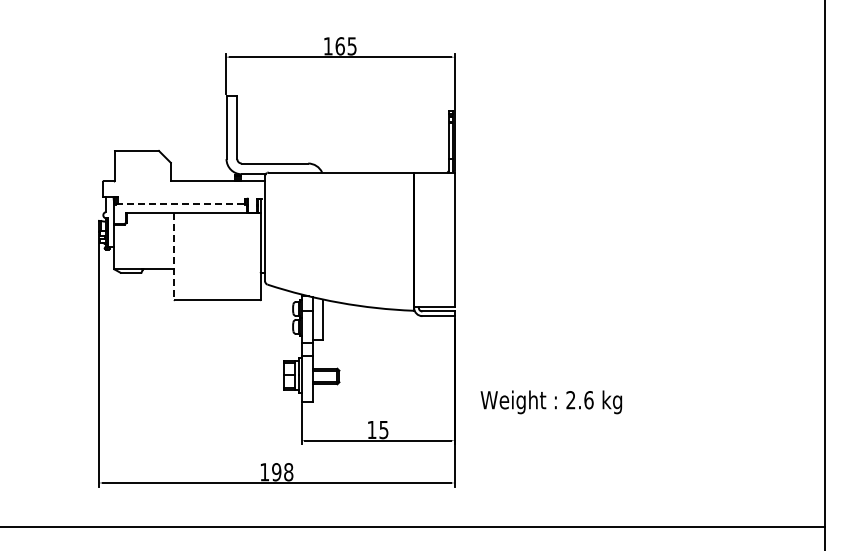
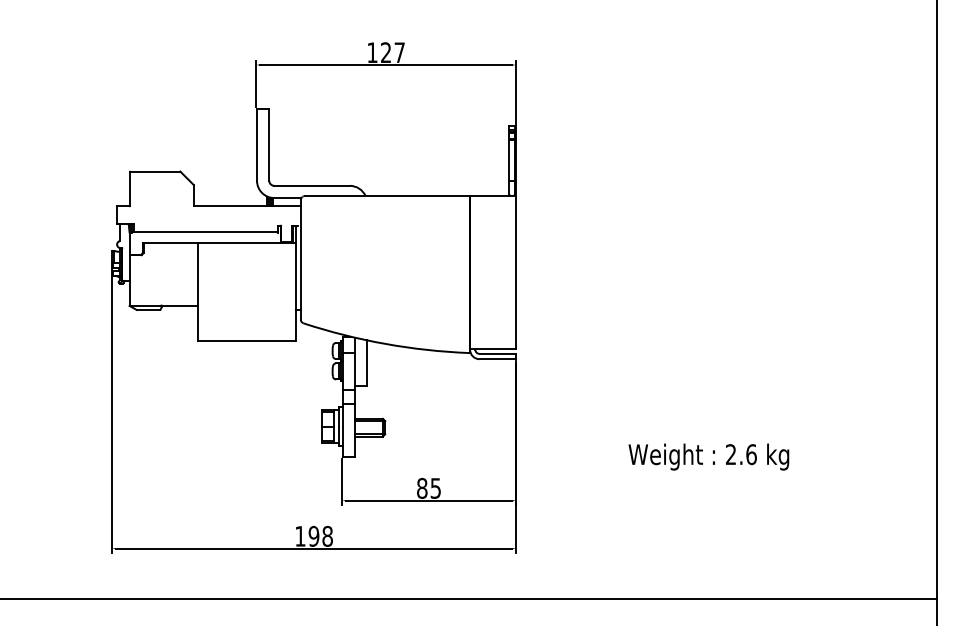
text: (345, 46) -> (392, 52), 165 -> 127
line: (181, 204) -> (205, 232), dashed -> solid
line: (174, 257) -> (197, 292), dashed -> solid
text: (550, 402) -> (707, 457), moved
text: (371, 429) -> (421, 487), 15 -> 85

